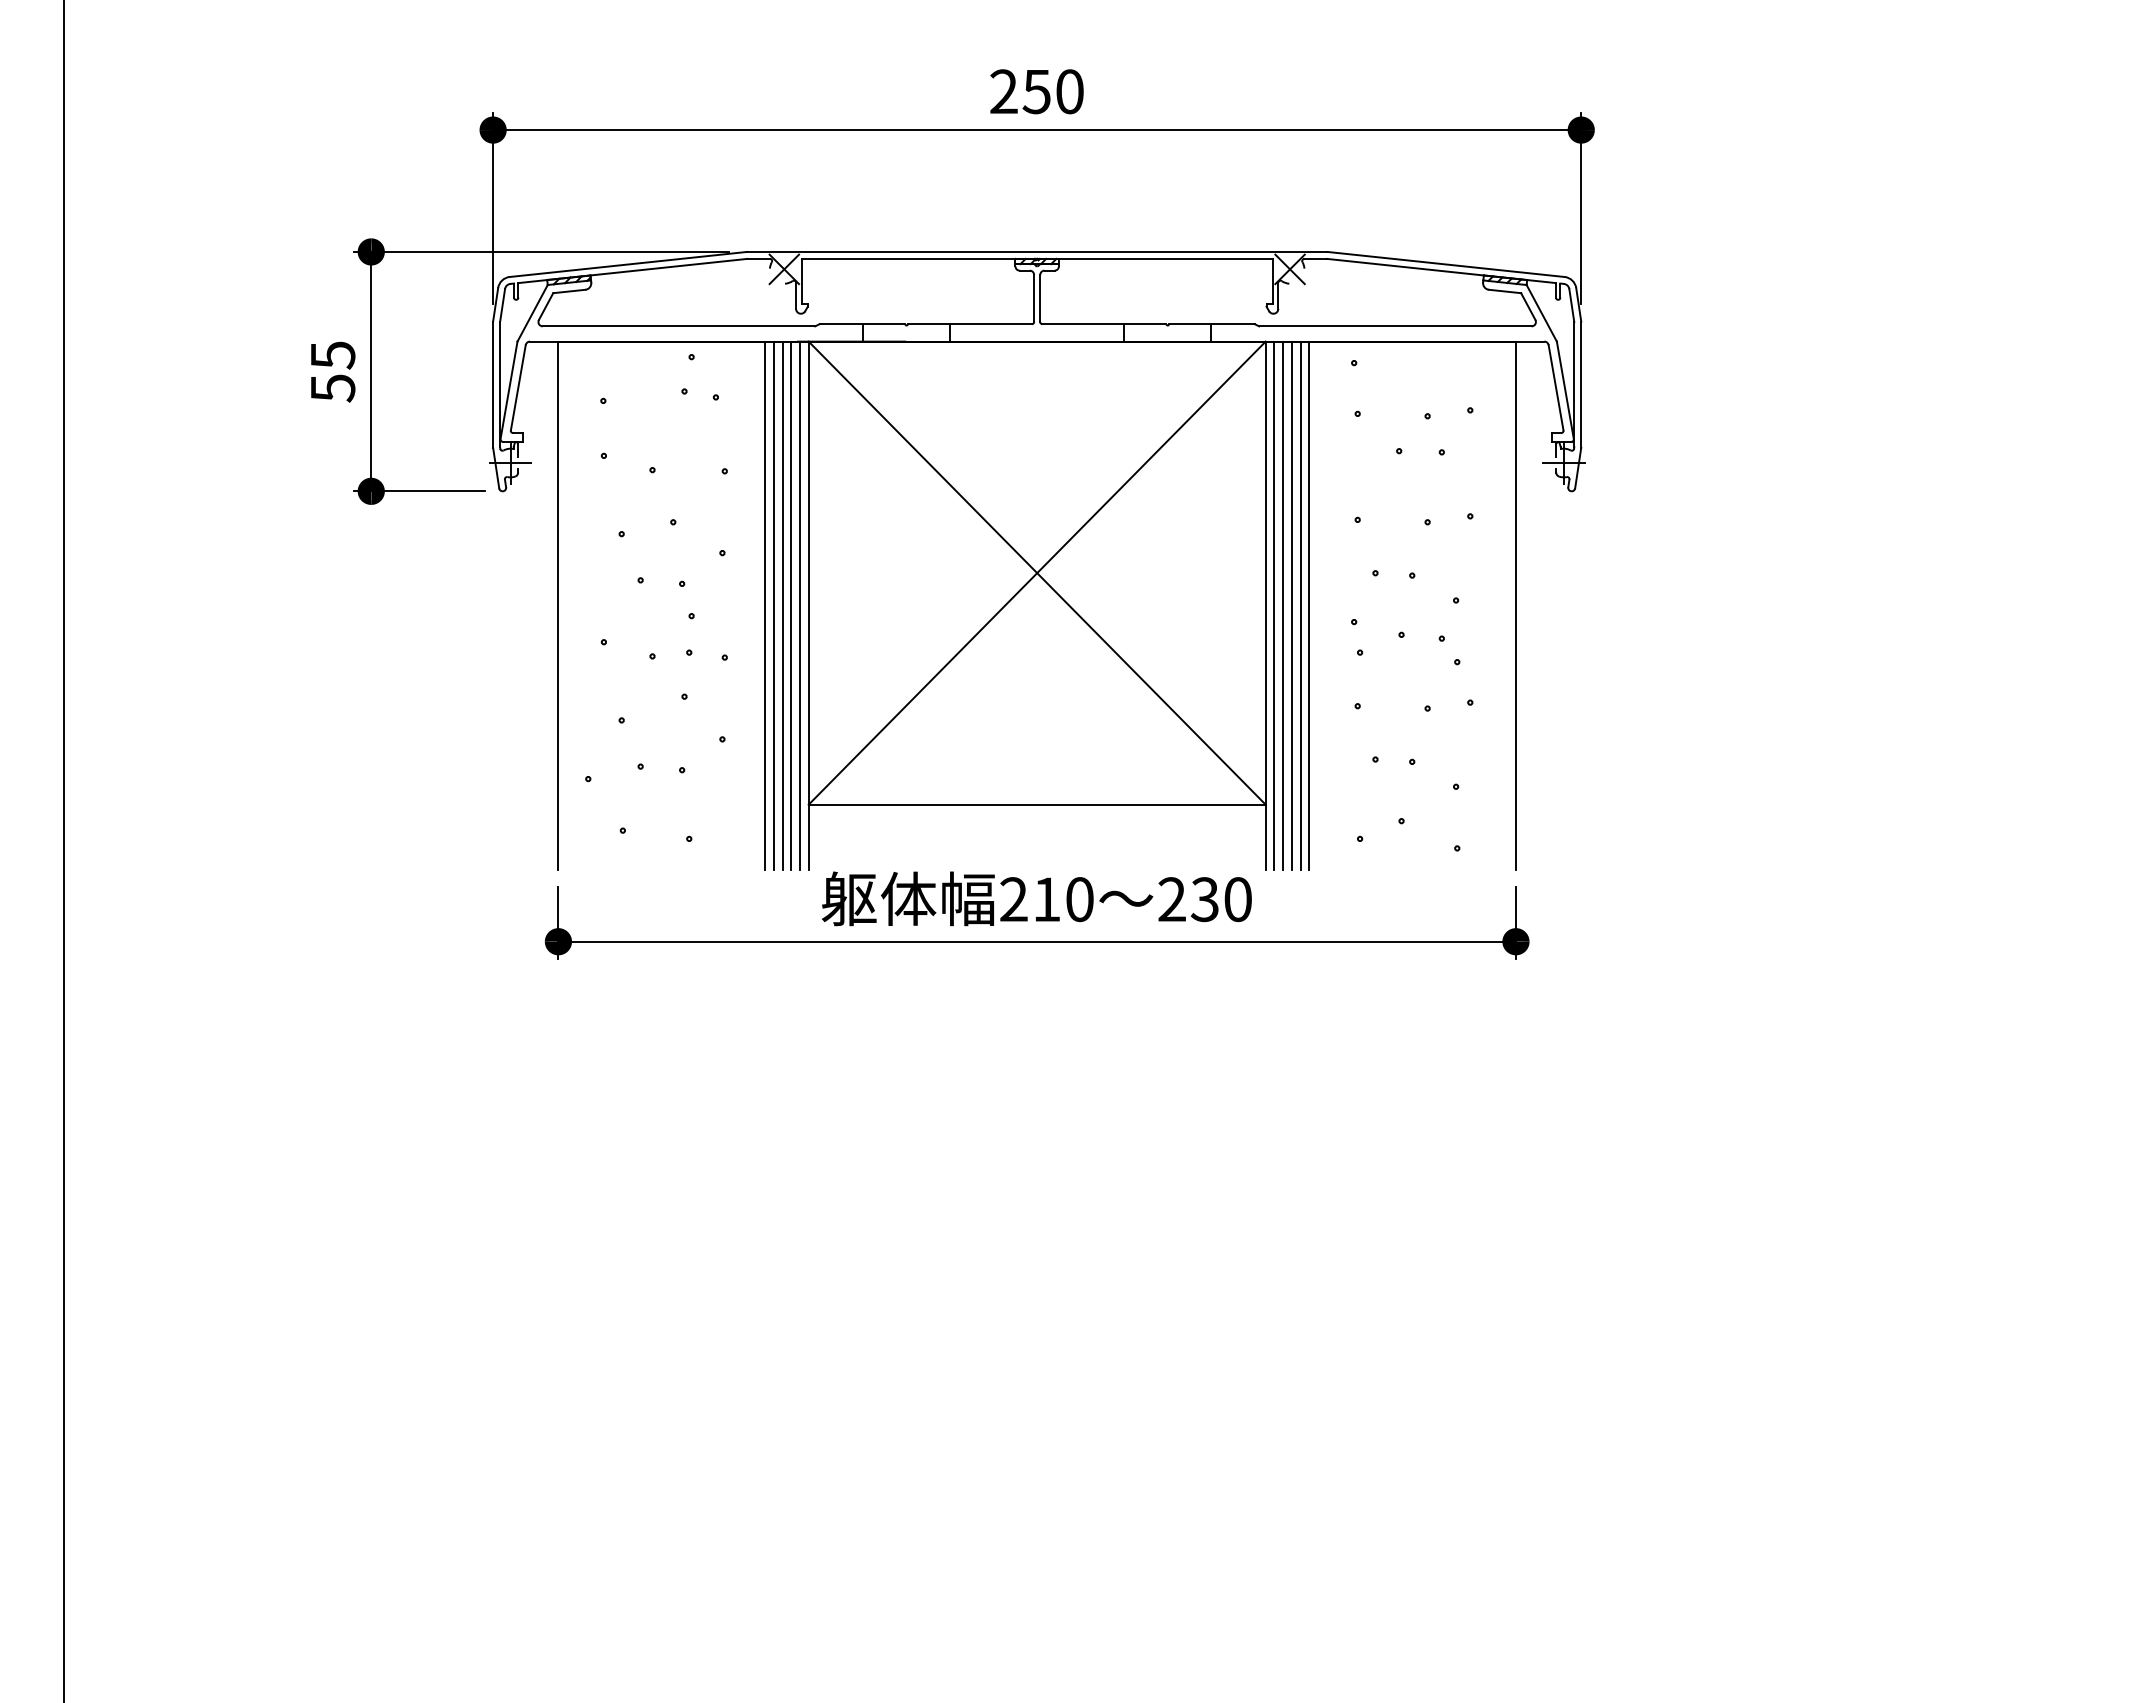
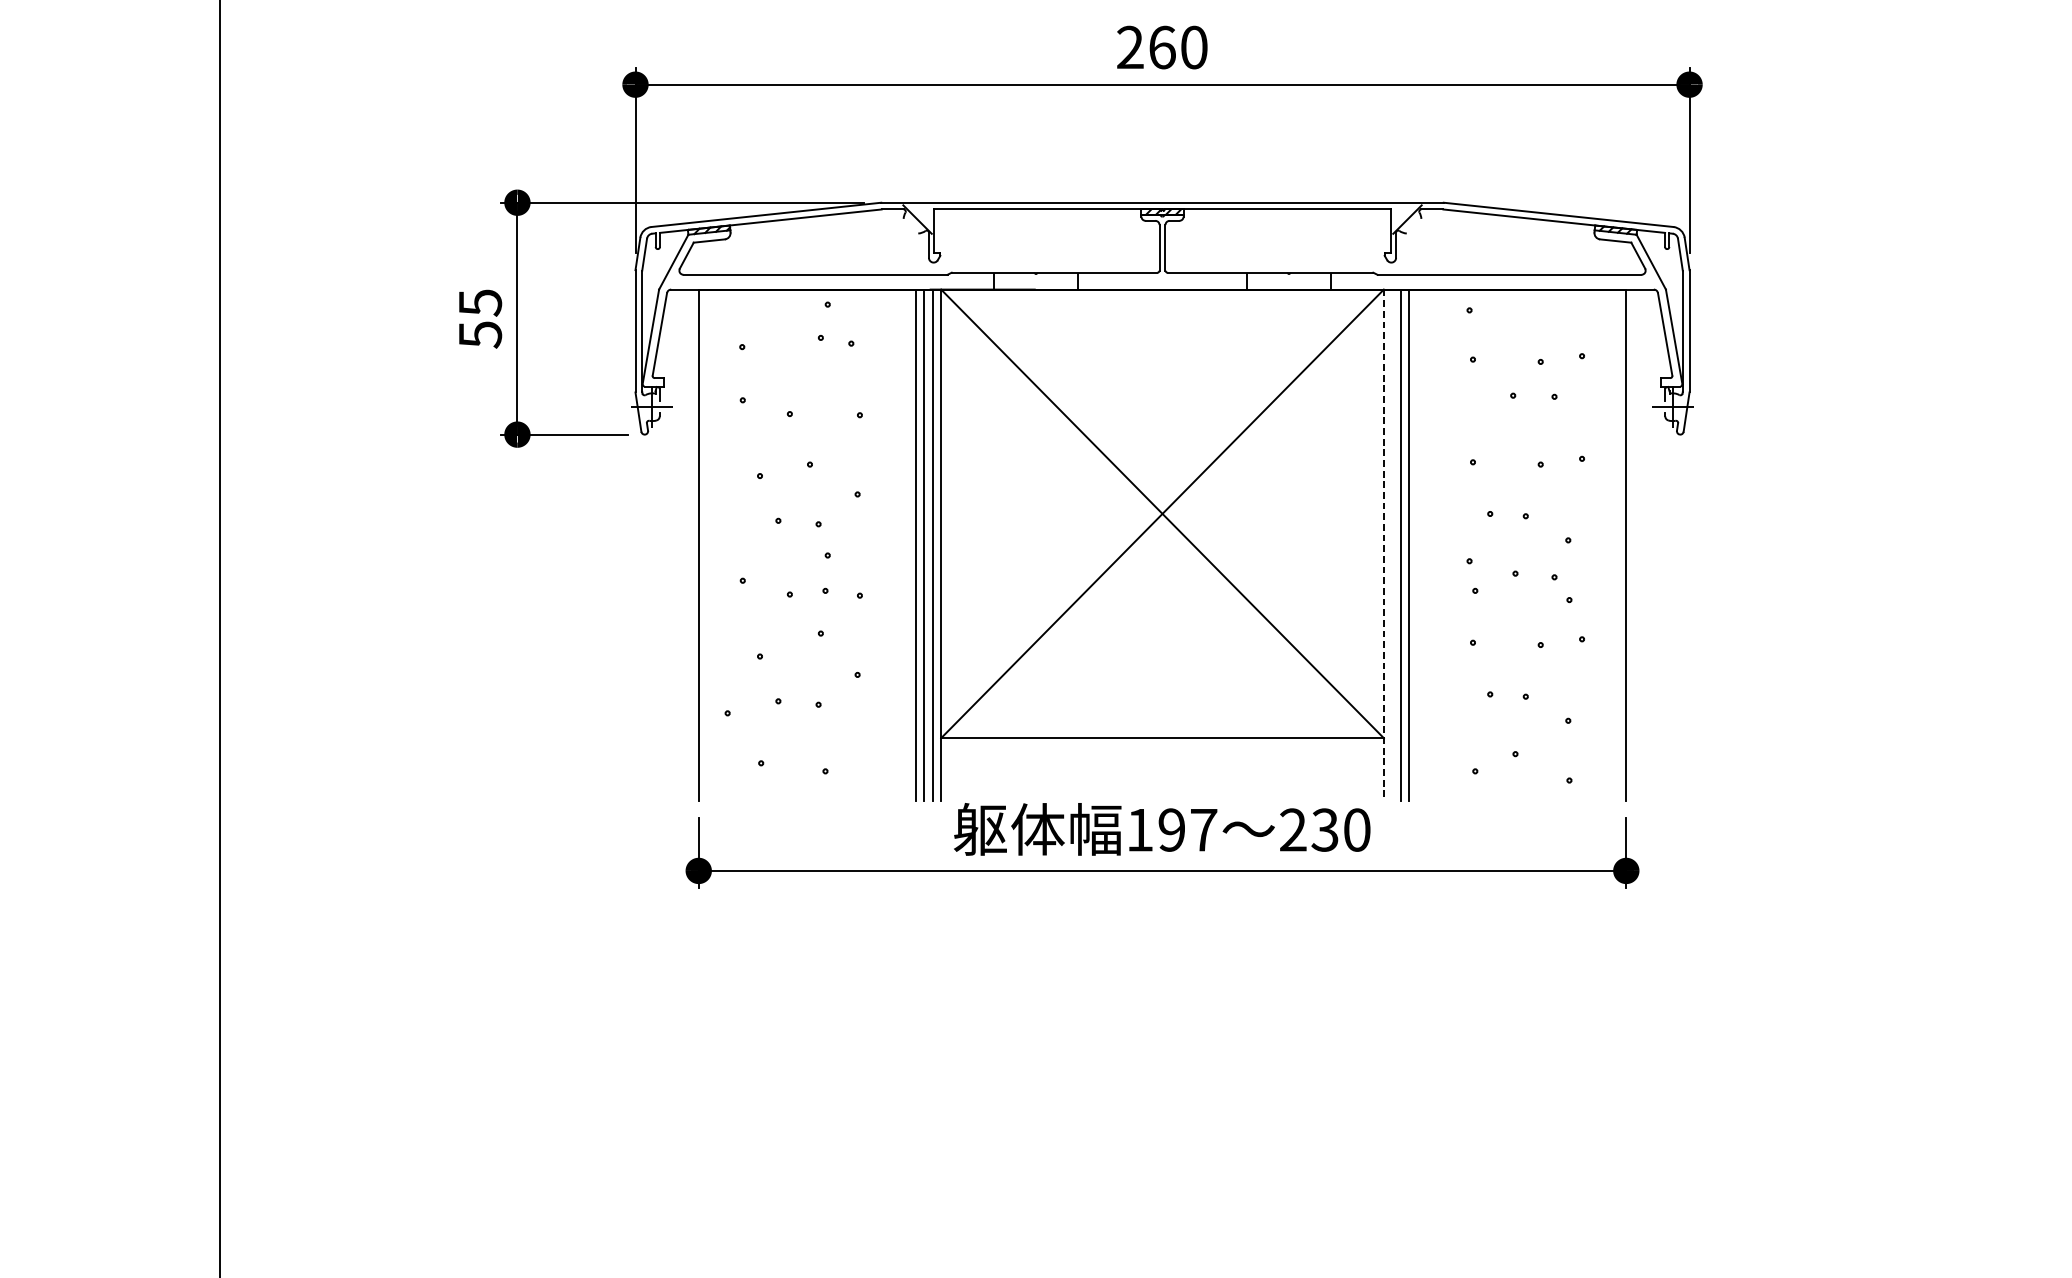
text: (1036, 91) -> (1161, 47), 250 -> 260
line: (783, 268) -> (916, 218), removed
line: (1289, 268) -> (1406, 218), removed
line: (765, 605) -> (899, 545), removed
line: (773, 605) -> (907, 545), removed
line: (1274, 605) -> (1392, 545), removed
line: (1300, 605) -> (1417, 545), removed
line: (1309, 605) -> (1426, 545), removed
line: (1265, 606) -> (1383, 546), solid -> dashed
text: (1046, 899) -> (1171, 830), 210 -> 197

